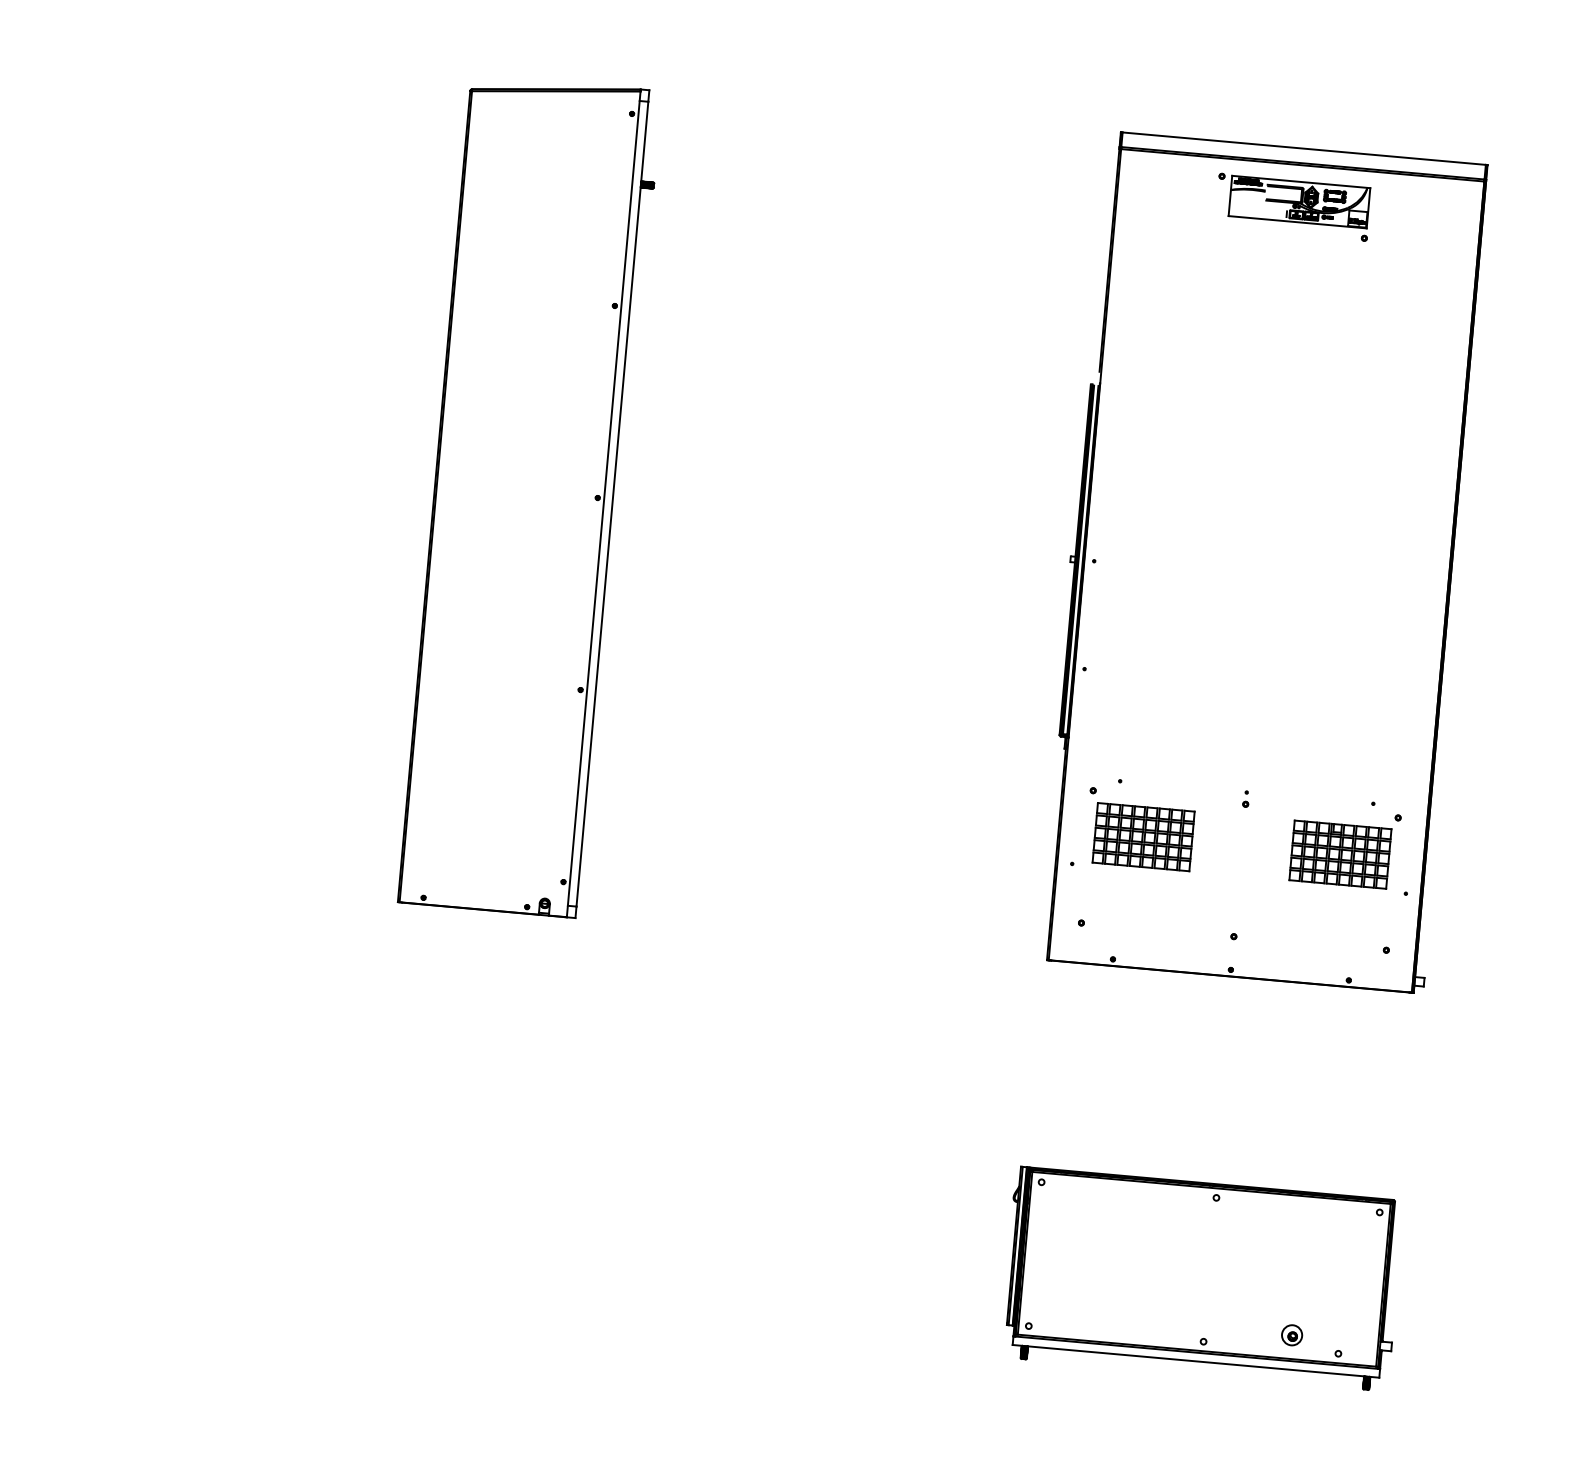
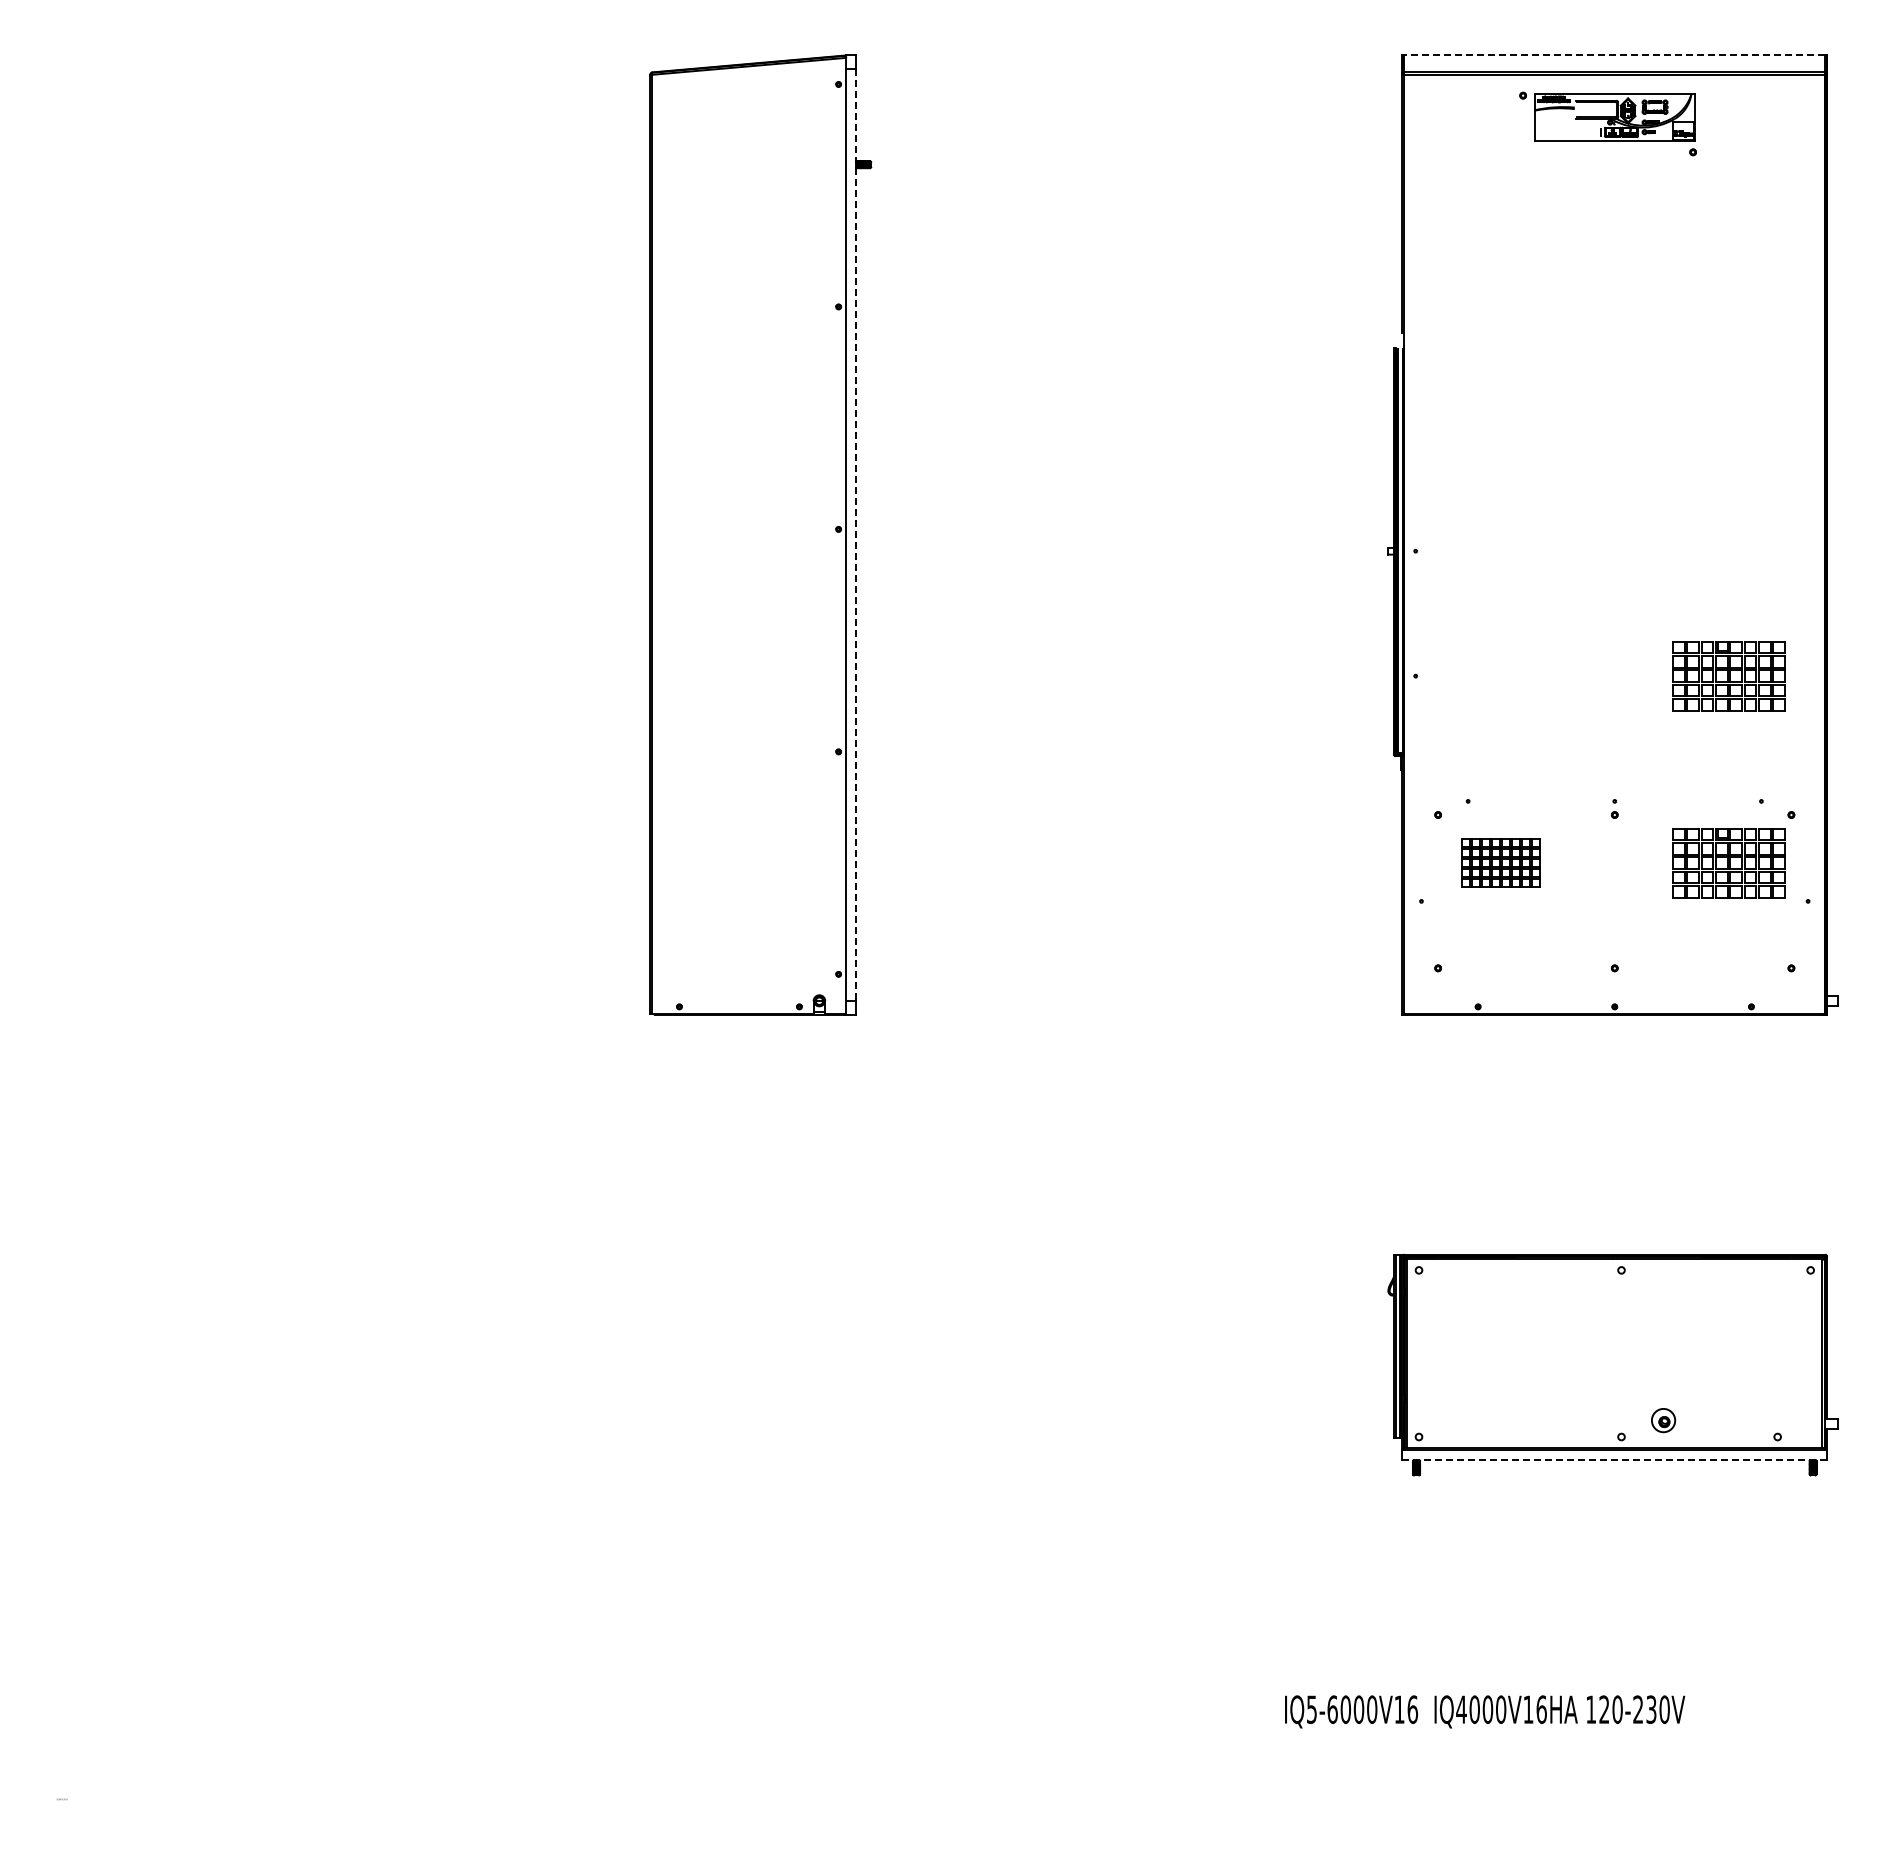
line: (1303, 148) -> (1614, 55), solid -> dashed
line: (612, 504) -> (856, 535), solid -> dashed
part: (1354, 693) -> (1728, 676), added
part: (1143, 837) -> (1500, 863), size x0.7
part: (1292, 1335) -> (1663, 1420), moved
line: (1195, 1361) -> (1614, 1460), solid -> dashed

